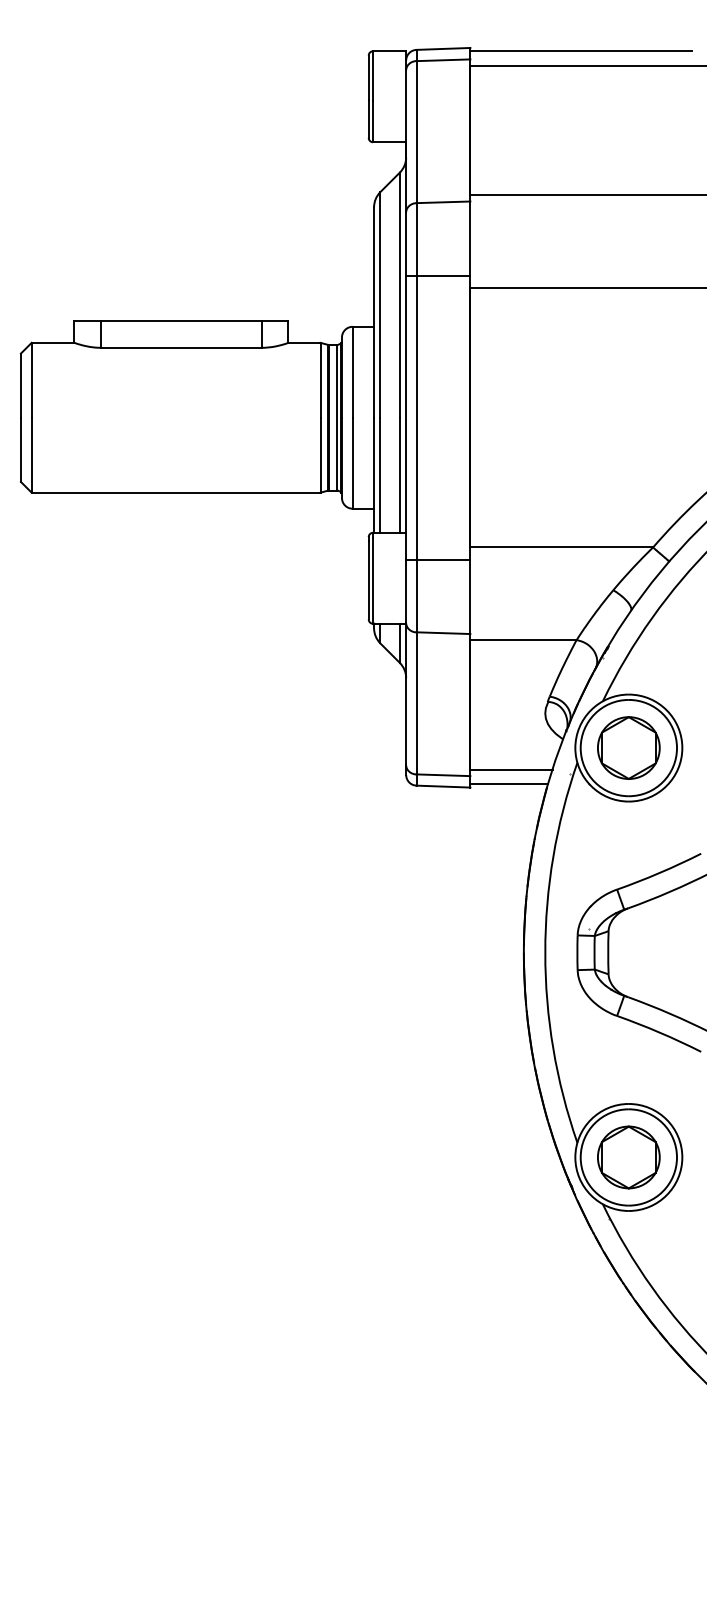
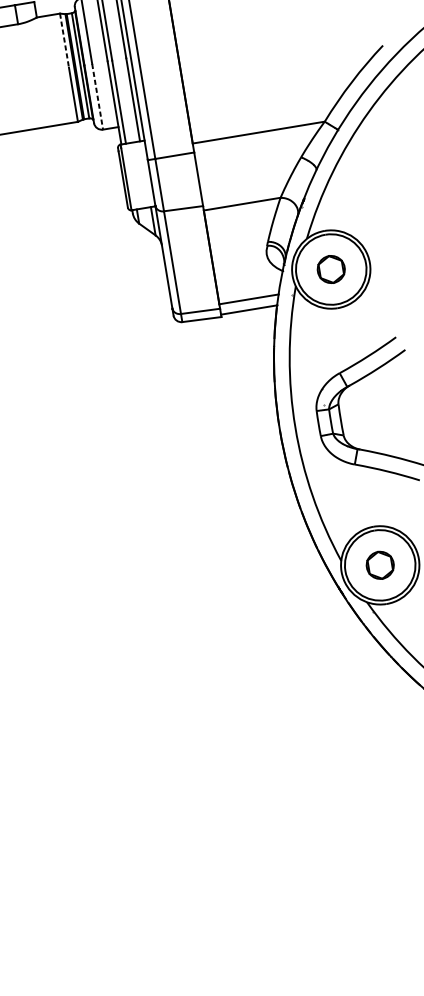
line: (320, 380) -> (64, 40), solid -> dashed
line: (352, 463) -> (97, 96), solid -> dashed
part: (628, 747) -> (330, 269), size x0.6
part: (628, 1157) -> (379, 565), size x0.6

